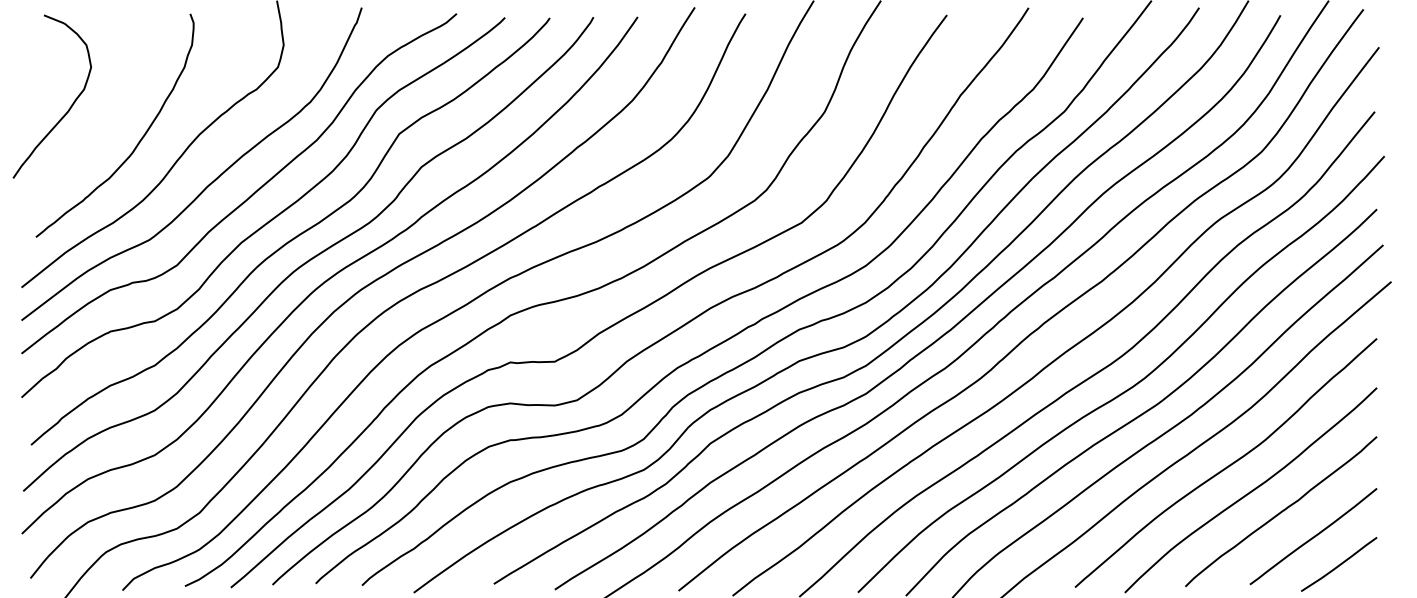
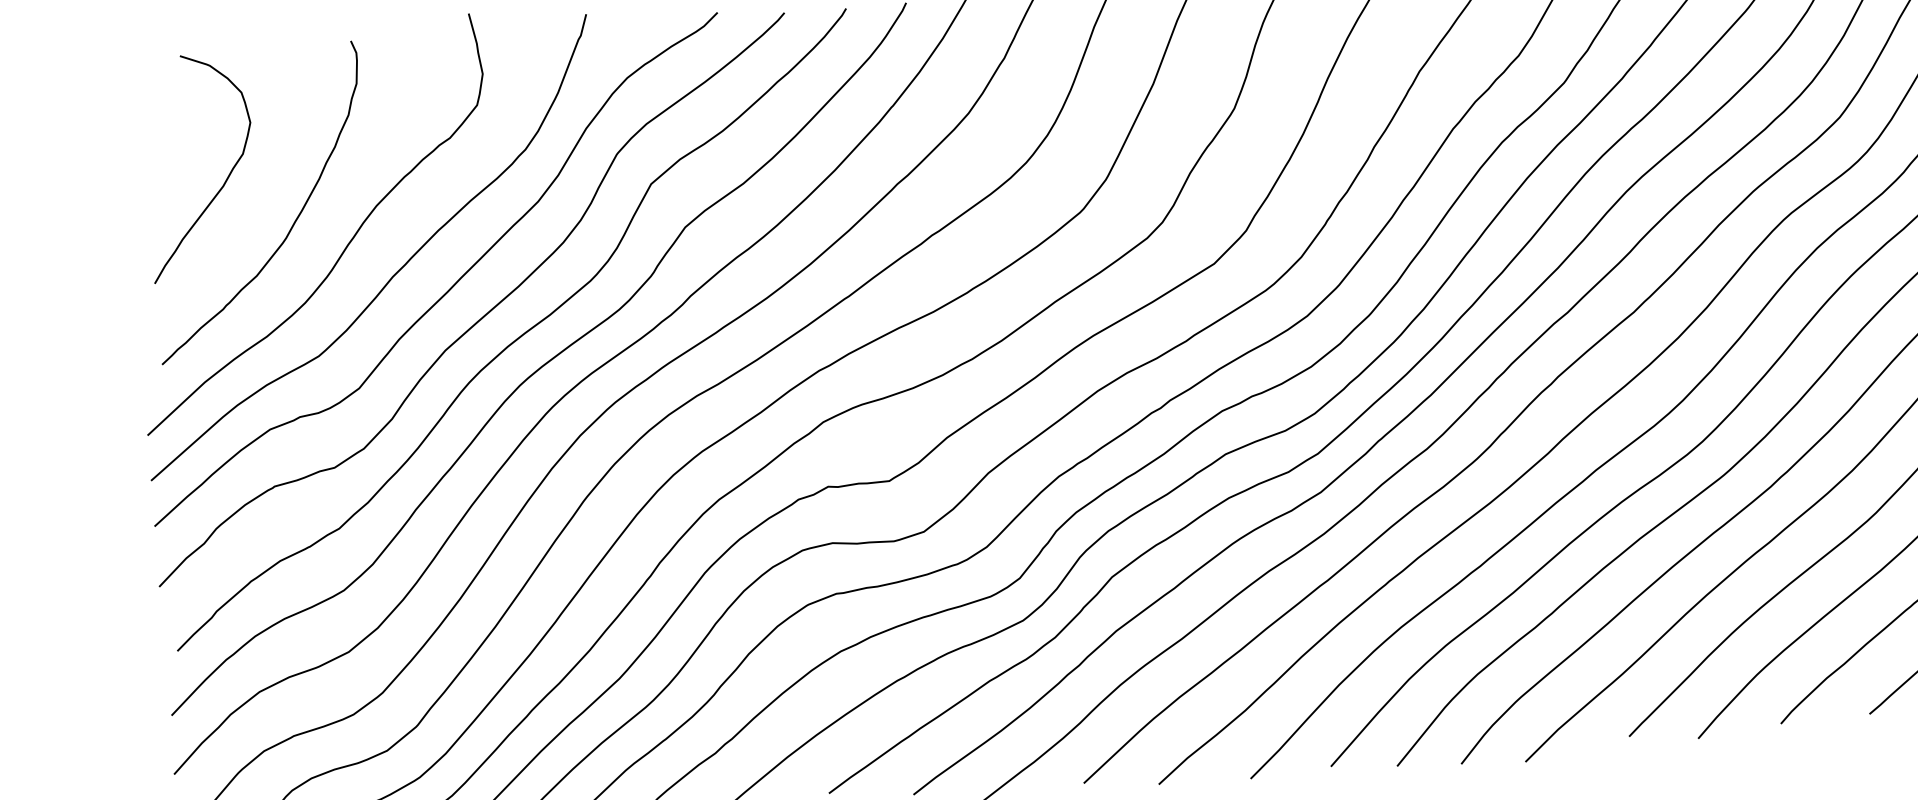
curve: (69, 107) -> (224, 180), moved

